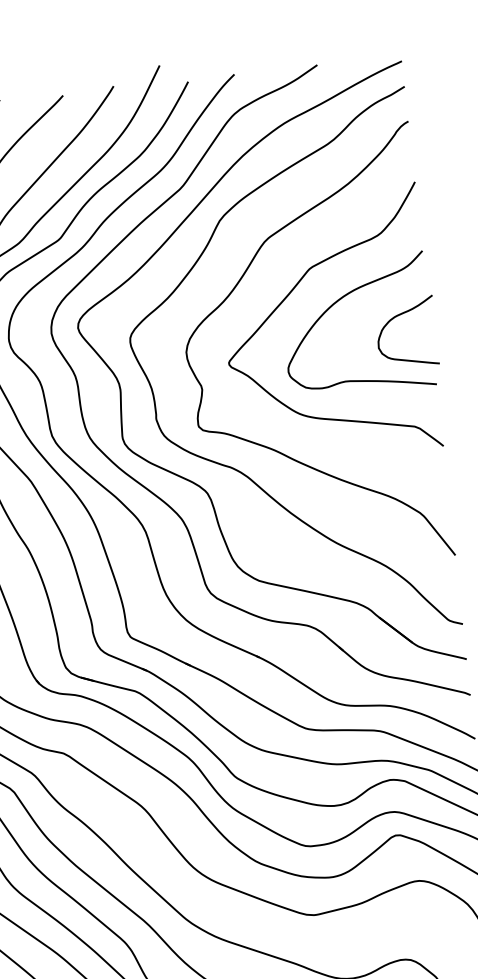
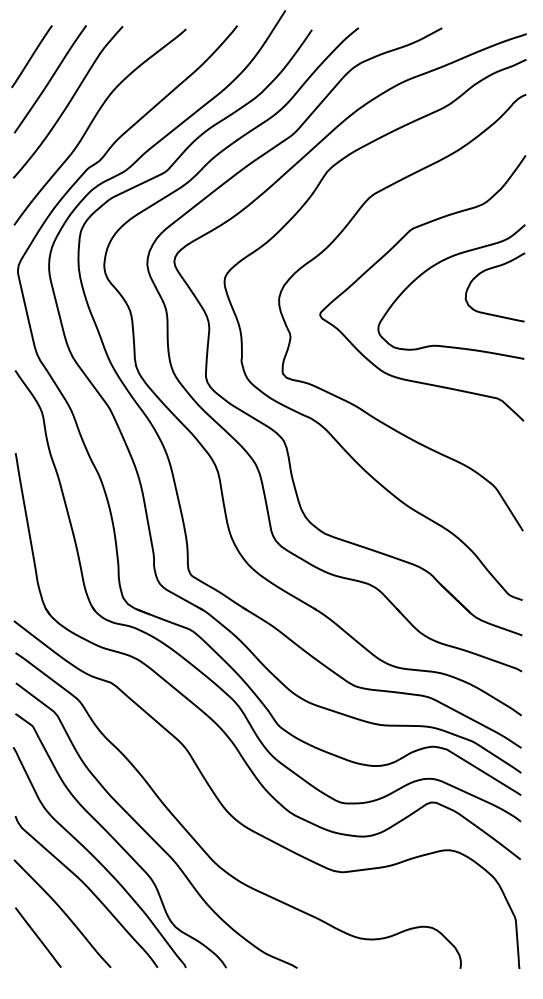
curve: (398, 316) -> (488, 270), moved

